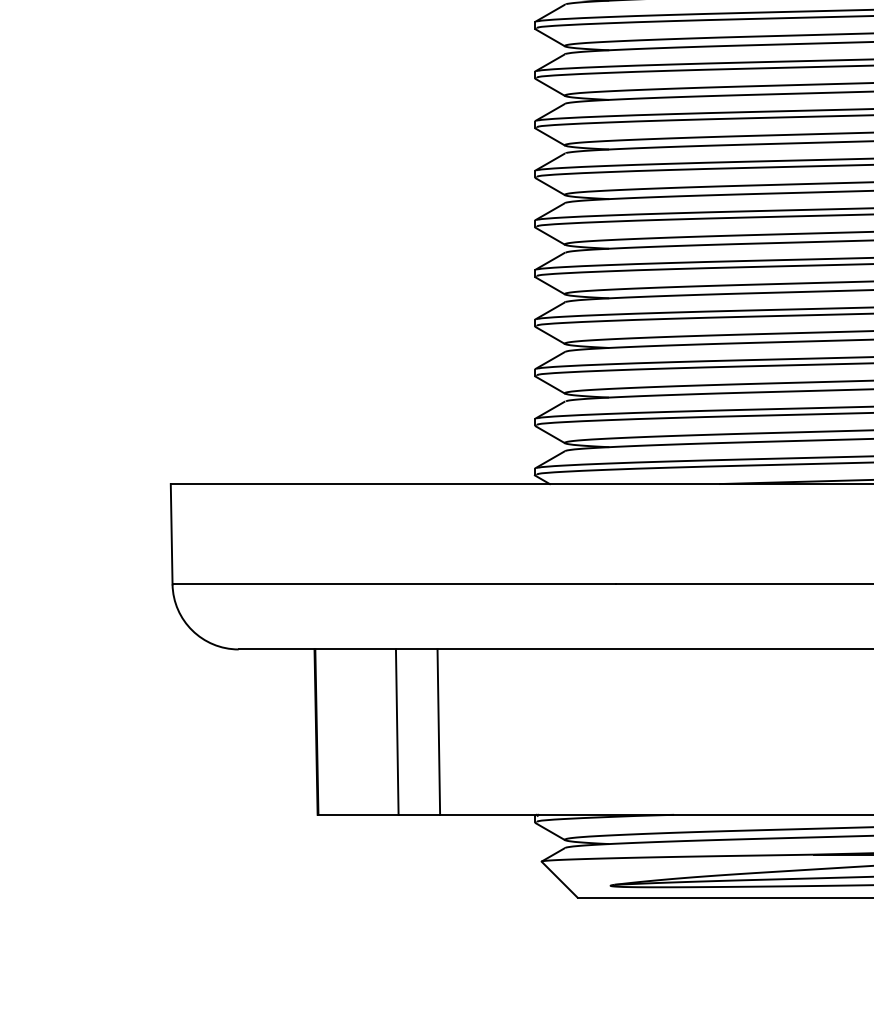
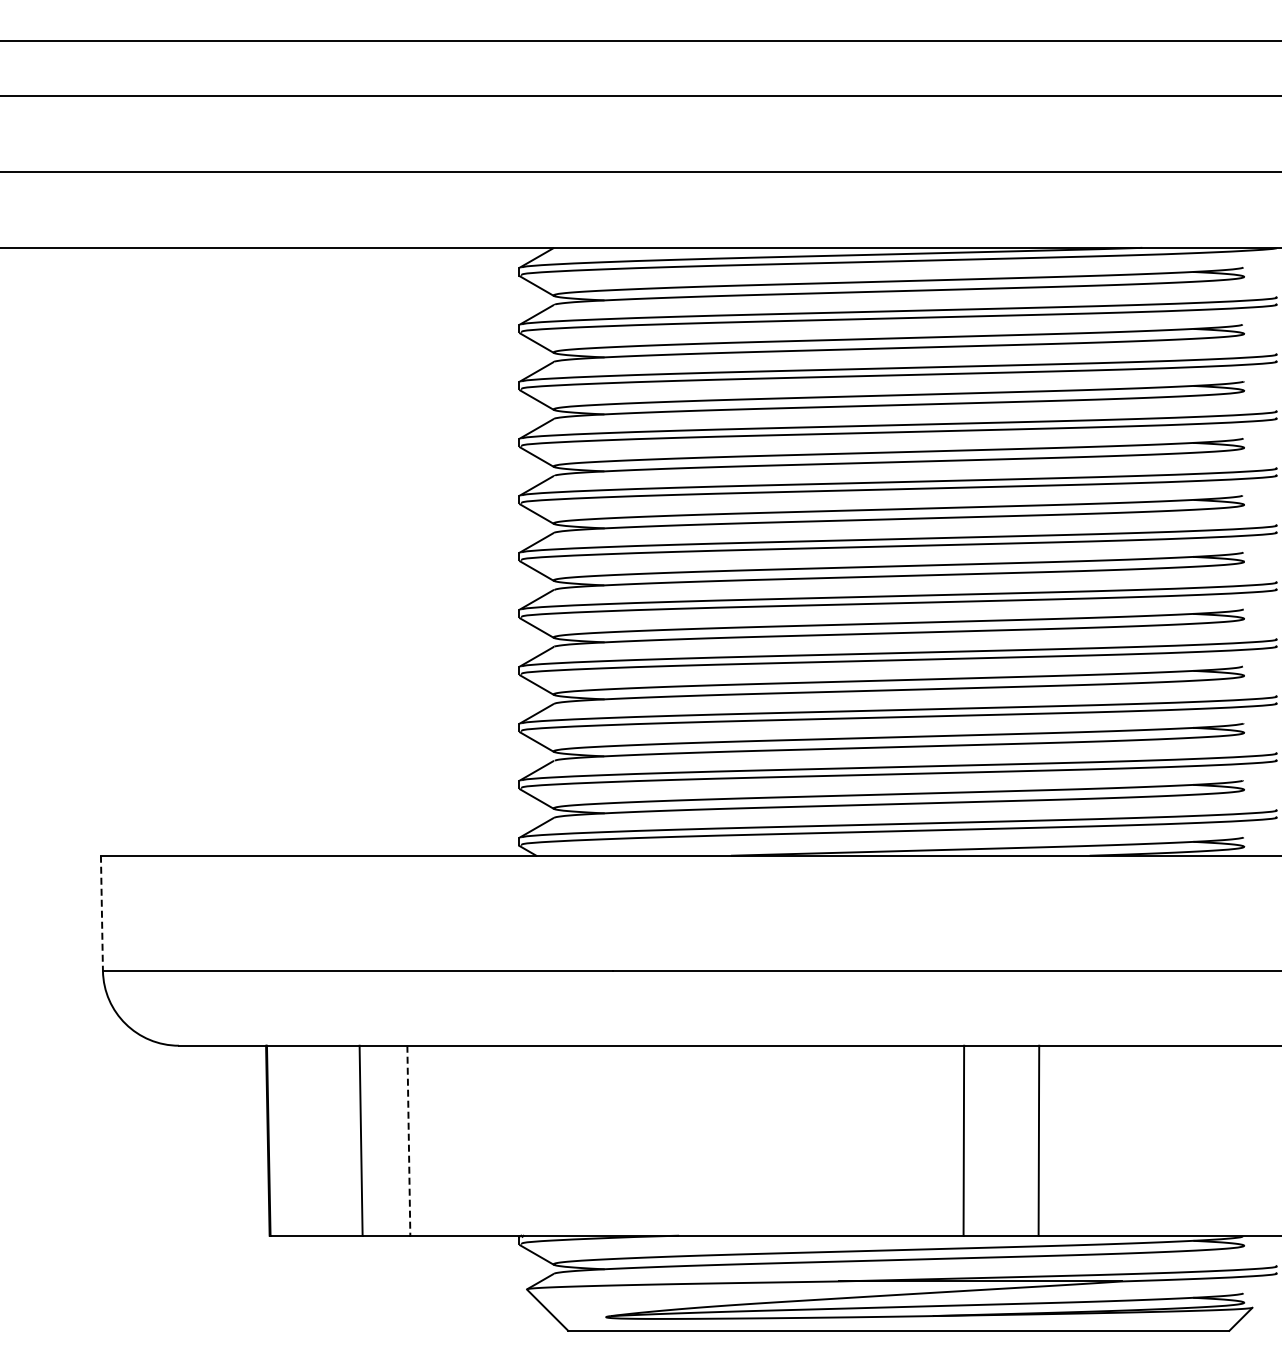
line: (171, 534) -> (101, 913), solid -> dashed
line: (438, 731) -> (408, 1140), solid -> dashed

